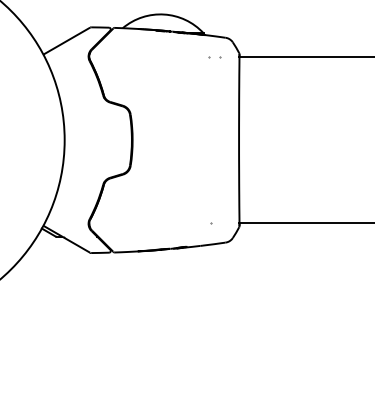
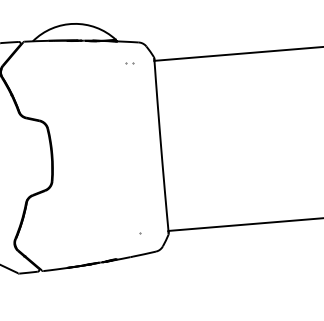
part: (214, 57) -> (129, 63), size x0.62

